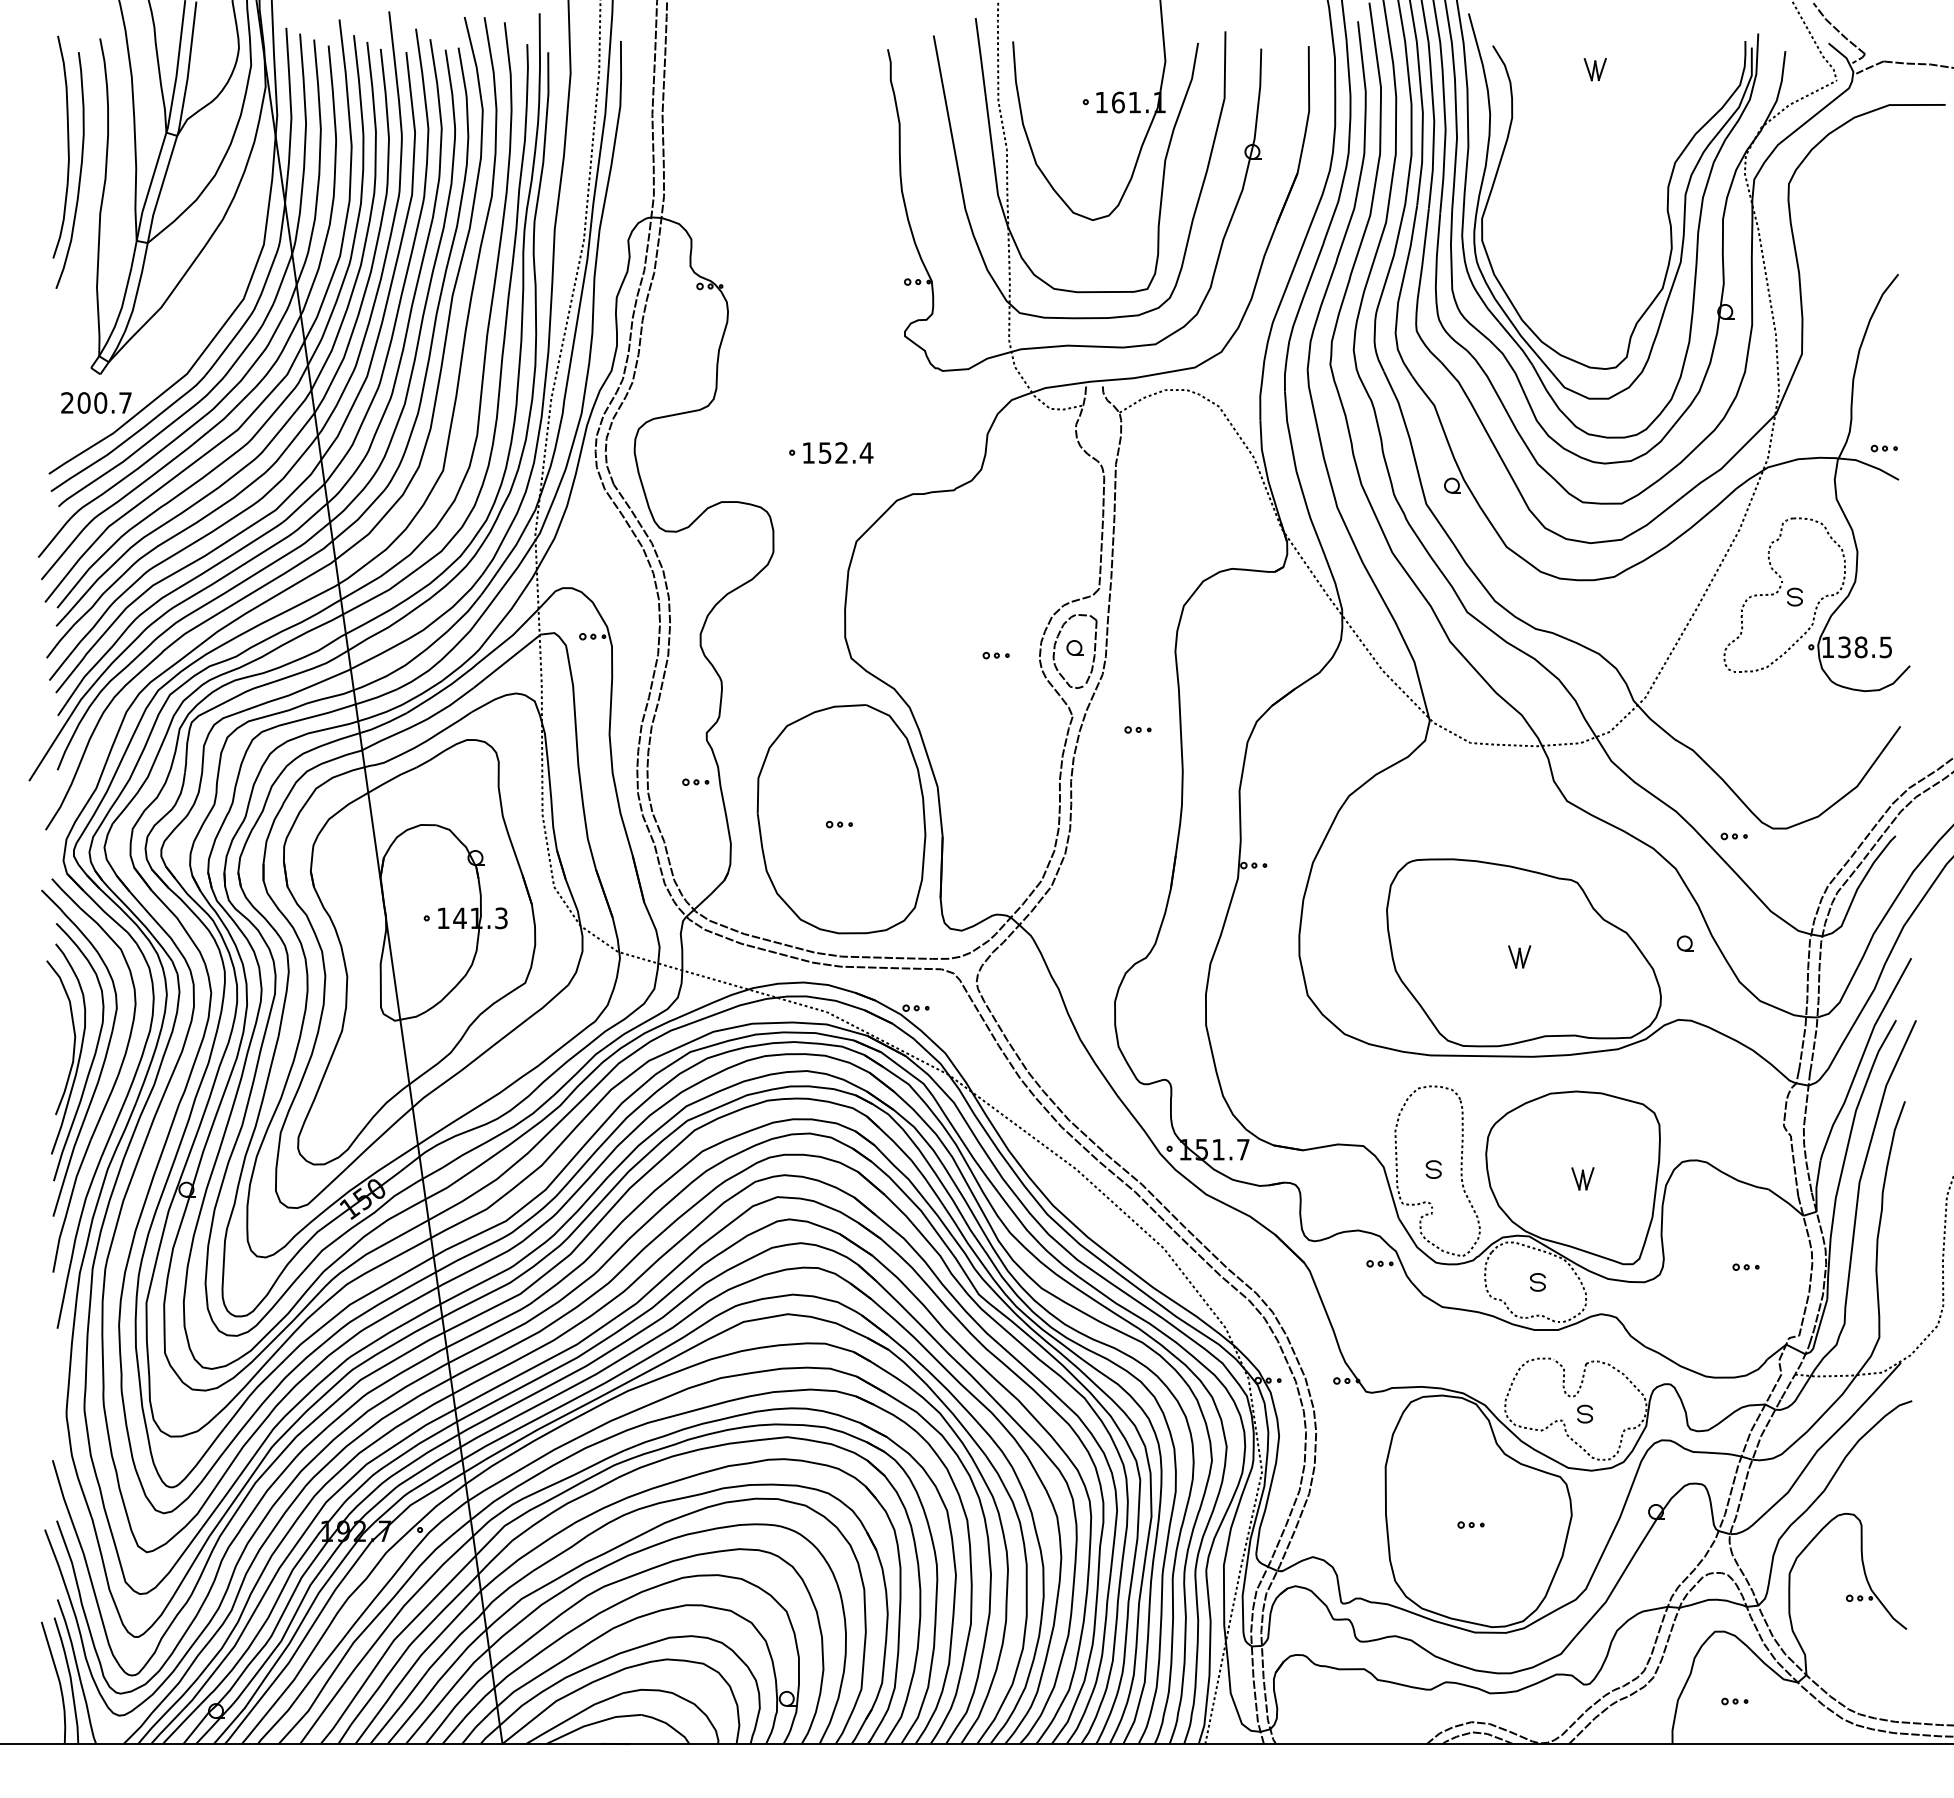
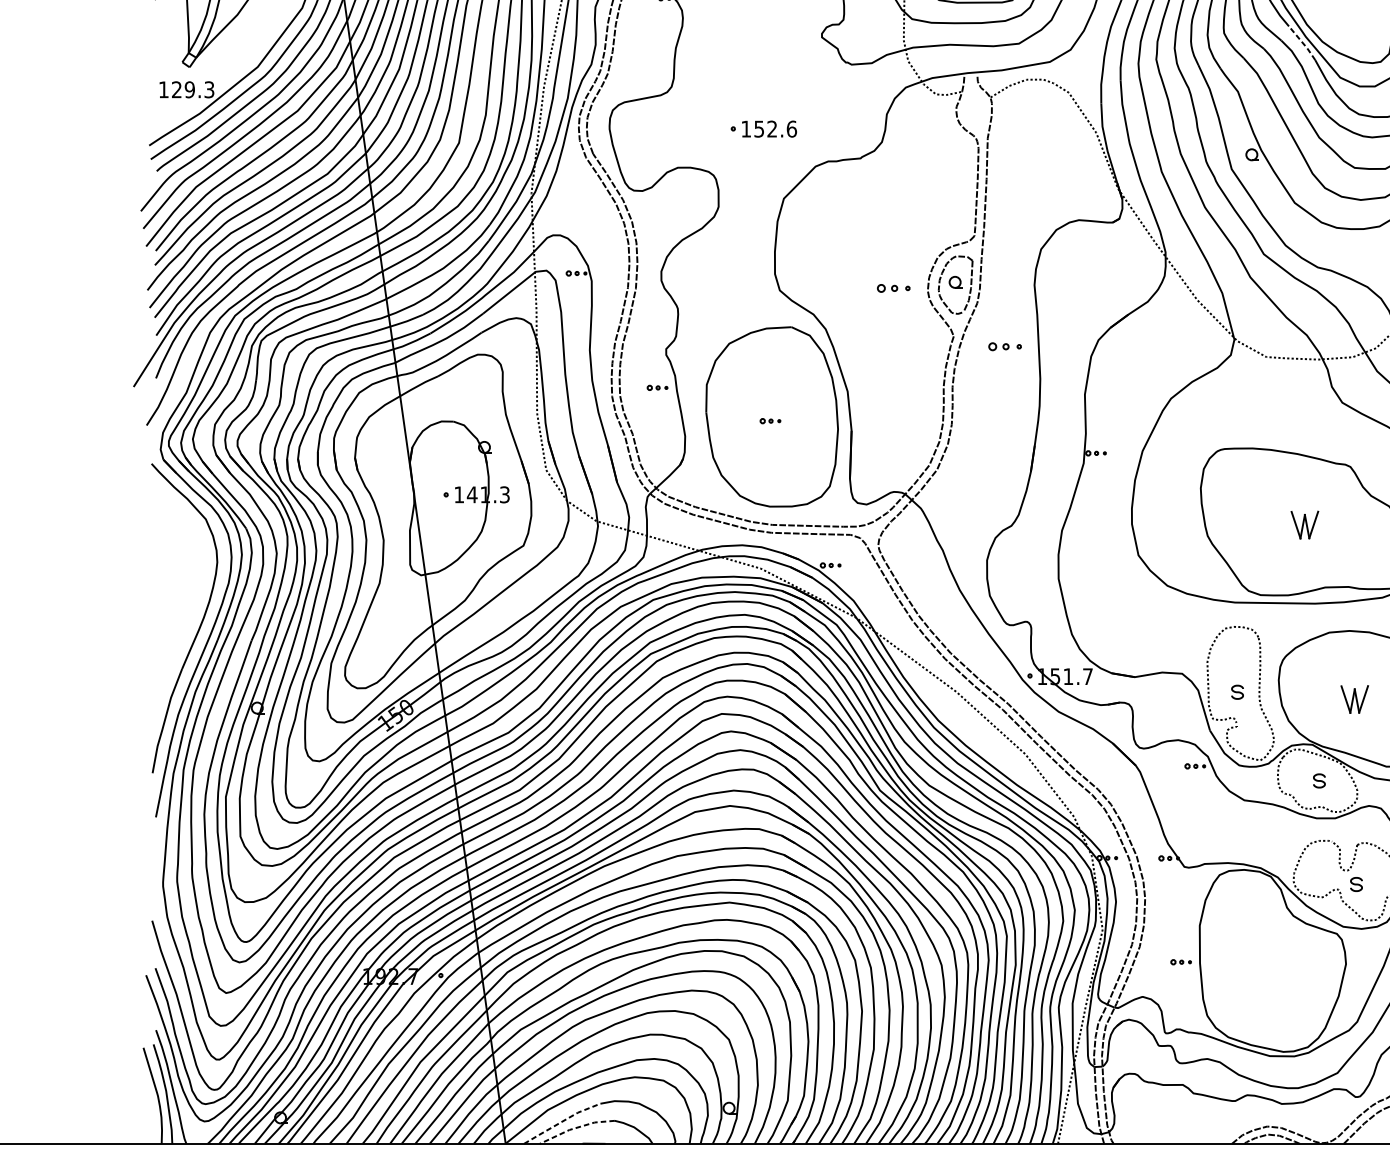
line: (1517, 343) -> (1303, 43), solid -> dashed
text: (96, 402) -> (186, 89), 200.7 -> 129.3
text: (866, 452) -> (791, 128), 152.4 -> 152.6
part: (995, 655) -> (893, 288), size x1.6
part: (1137, 729) -> (1004, 346), size x1.6
part: (1519, 956) -> (1304, 524), size x1.6
part: (79, 1052) -> (173, 600), removed
part: (1582, 1178) -> (1354, 699), size x1.6
part: (1470, 1524) -> (1180, 961), moved
line: (573, 1716) -> (561, 1122), solid -> dashed
line: (592, 1724) -> (576, 1128), solid -> dashed

